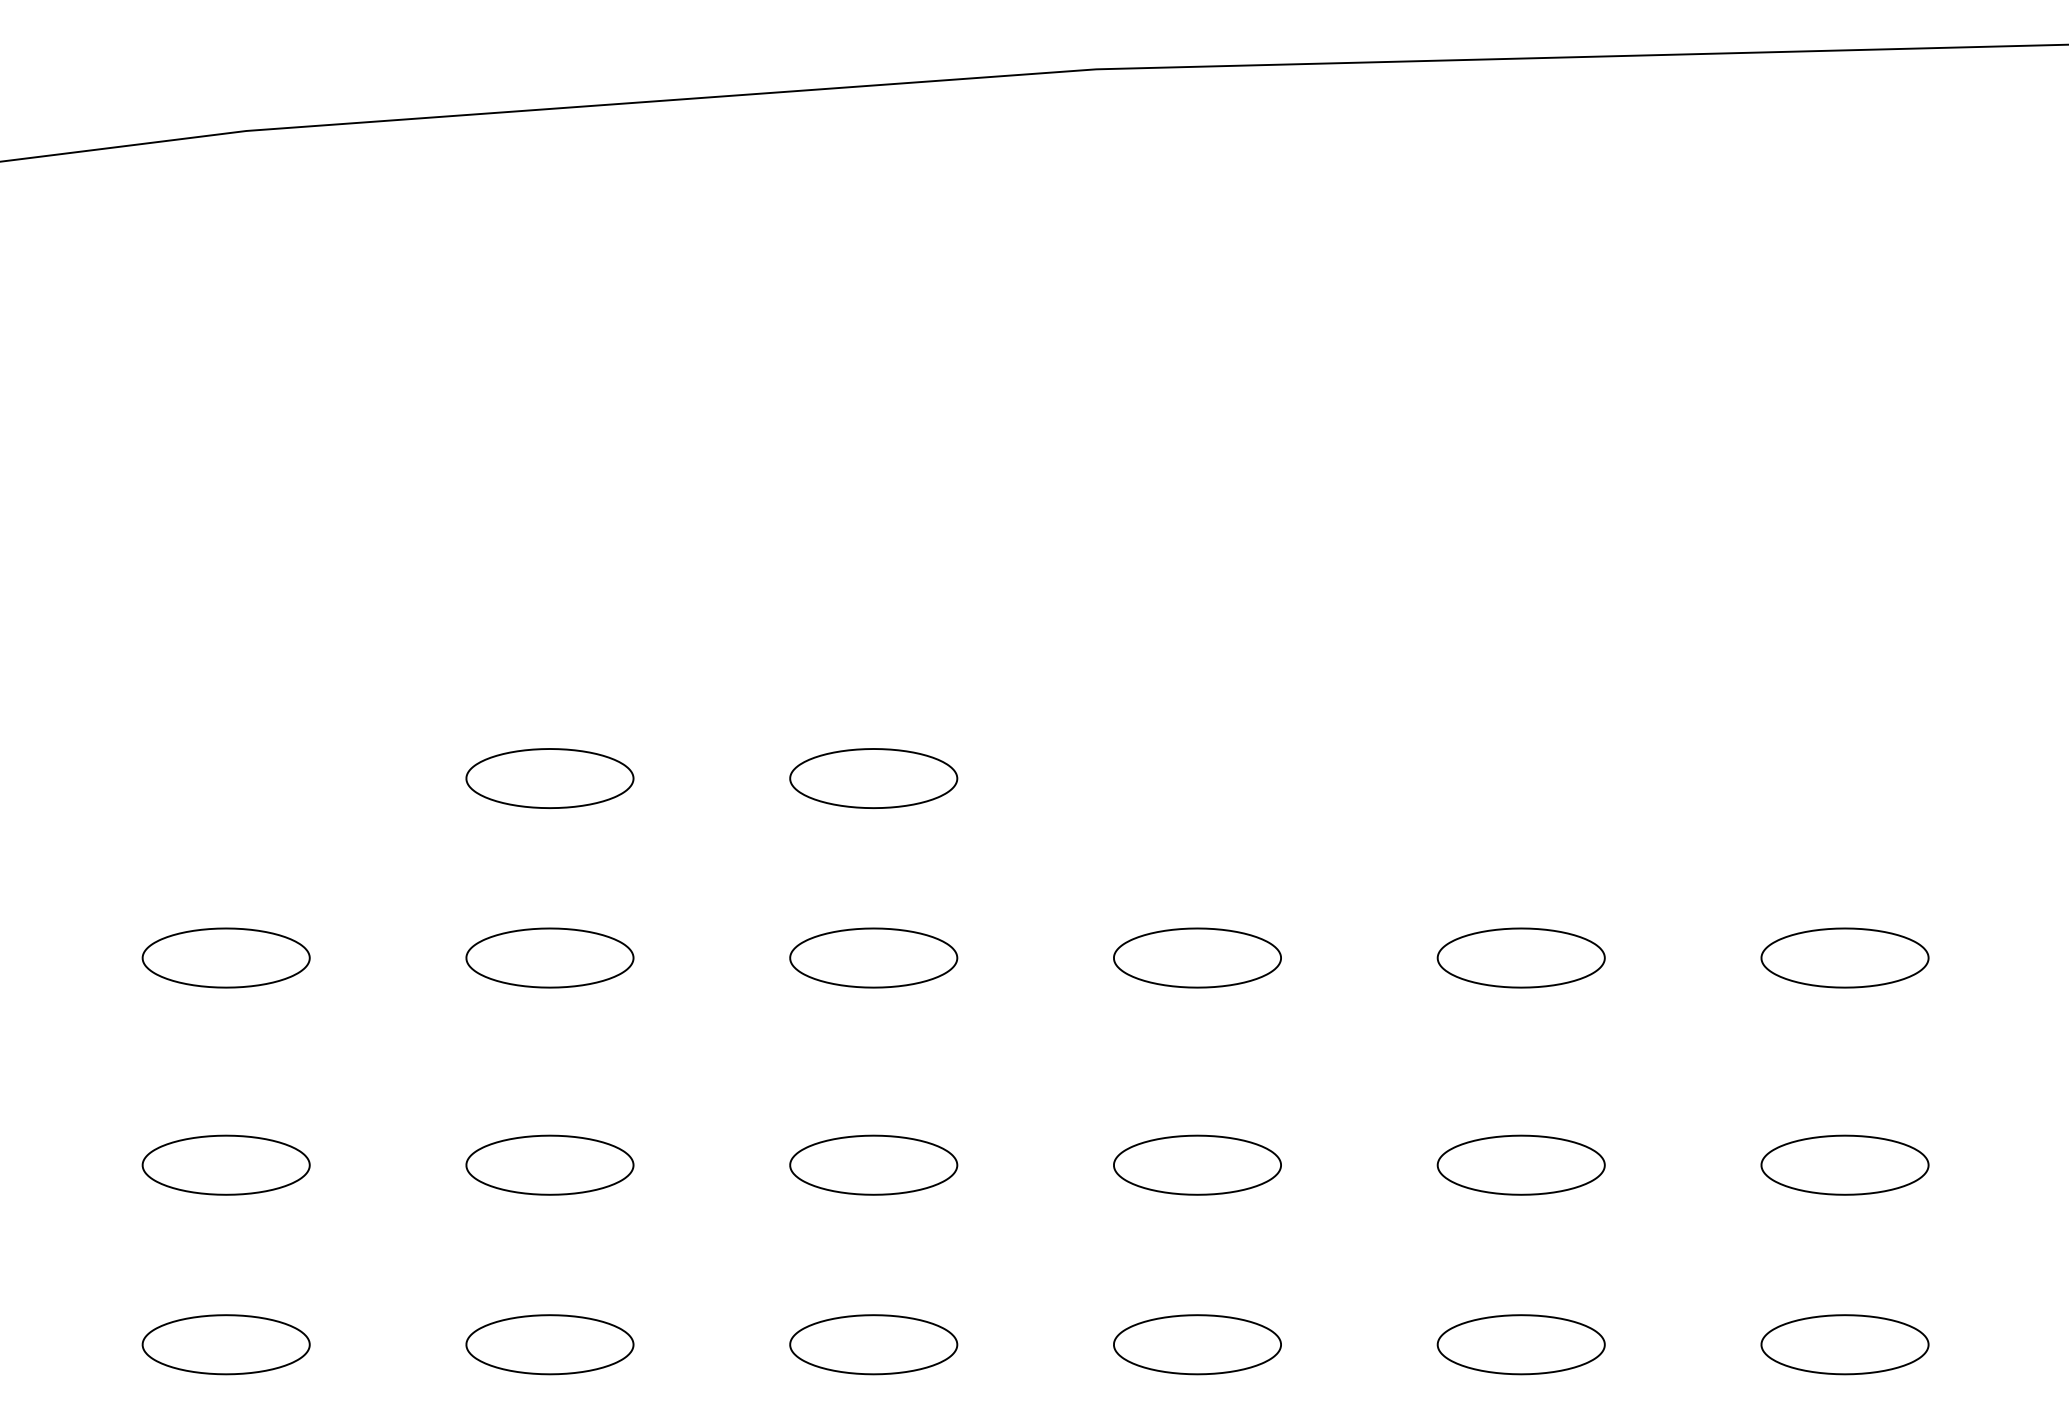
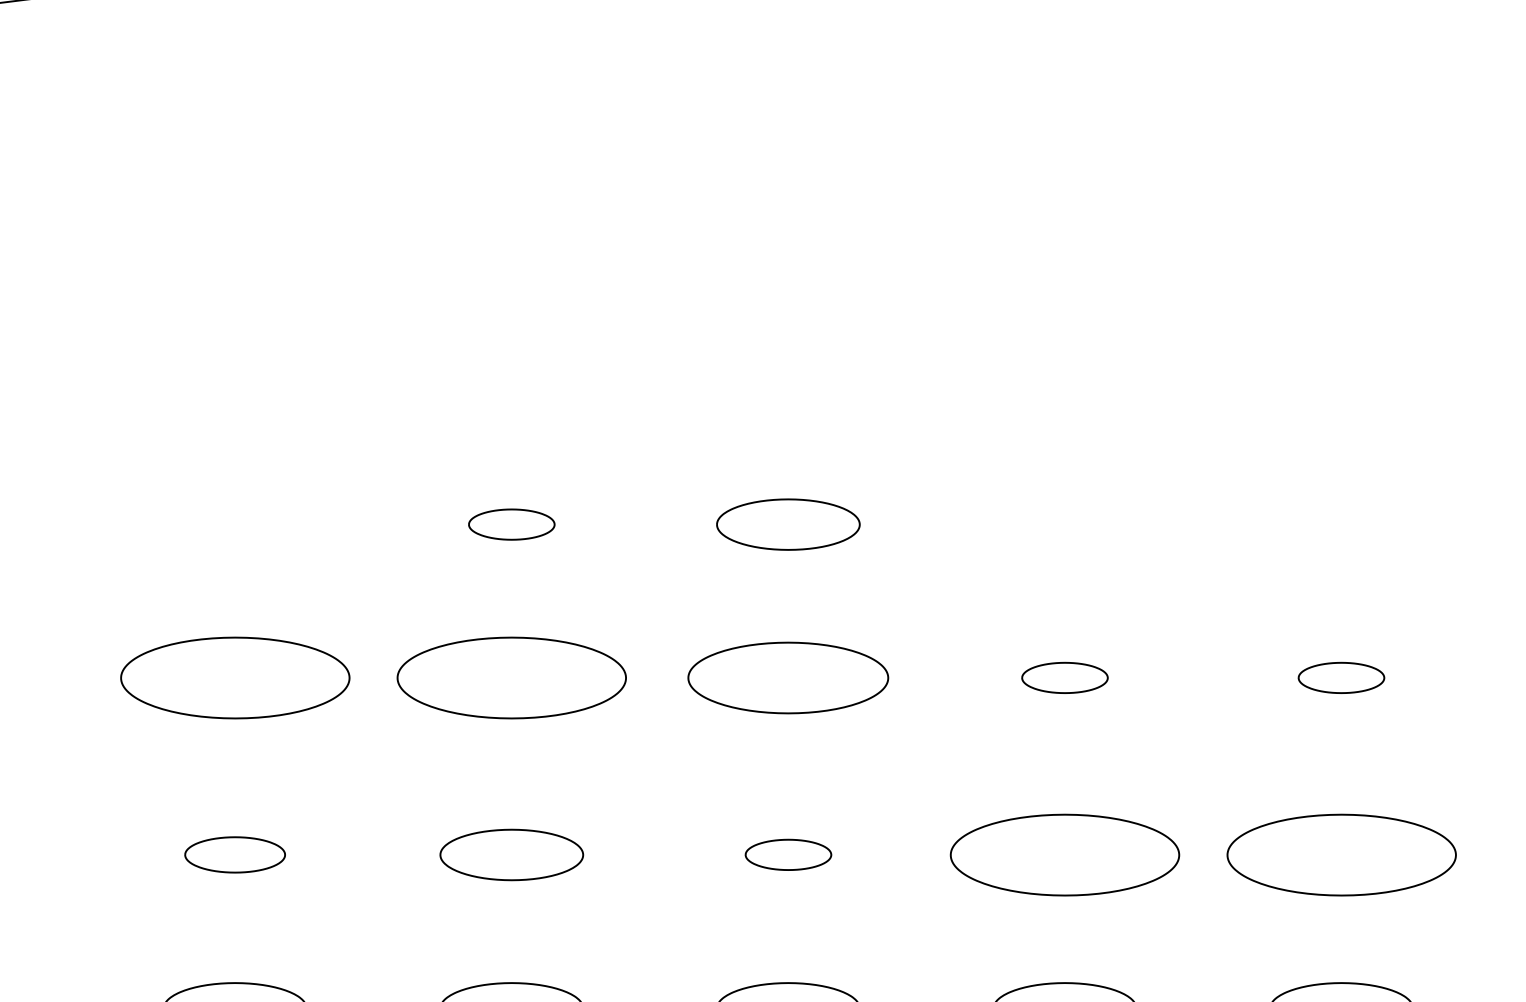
part: (549, 778) -> (511, 524), size x0.6
part: (225, 957) -> (234, 677), size x1.6
part: (549, 957) -> (511, 677), size x1.6
part: (873, 957) -> (788, 677), size x1.4
part: (1197, 957) -> (1064, 677), size x0.6
part: (1520, 957) -> (1340, 677), size x0.6
part: (225, 1164) -> (234, 854), size x0.7
part: (873, 1164) -> (788, 854), size x0.6
part: (1197, 1164) -> (1064, 854), size x1.6
part: (1520, 1164) -> (1340, 854), size x1.6

